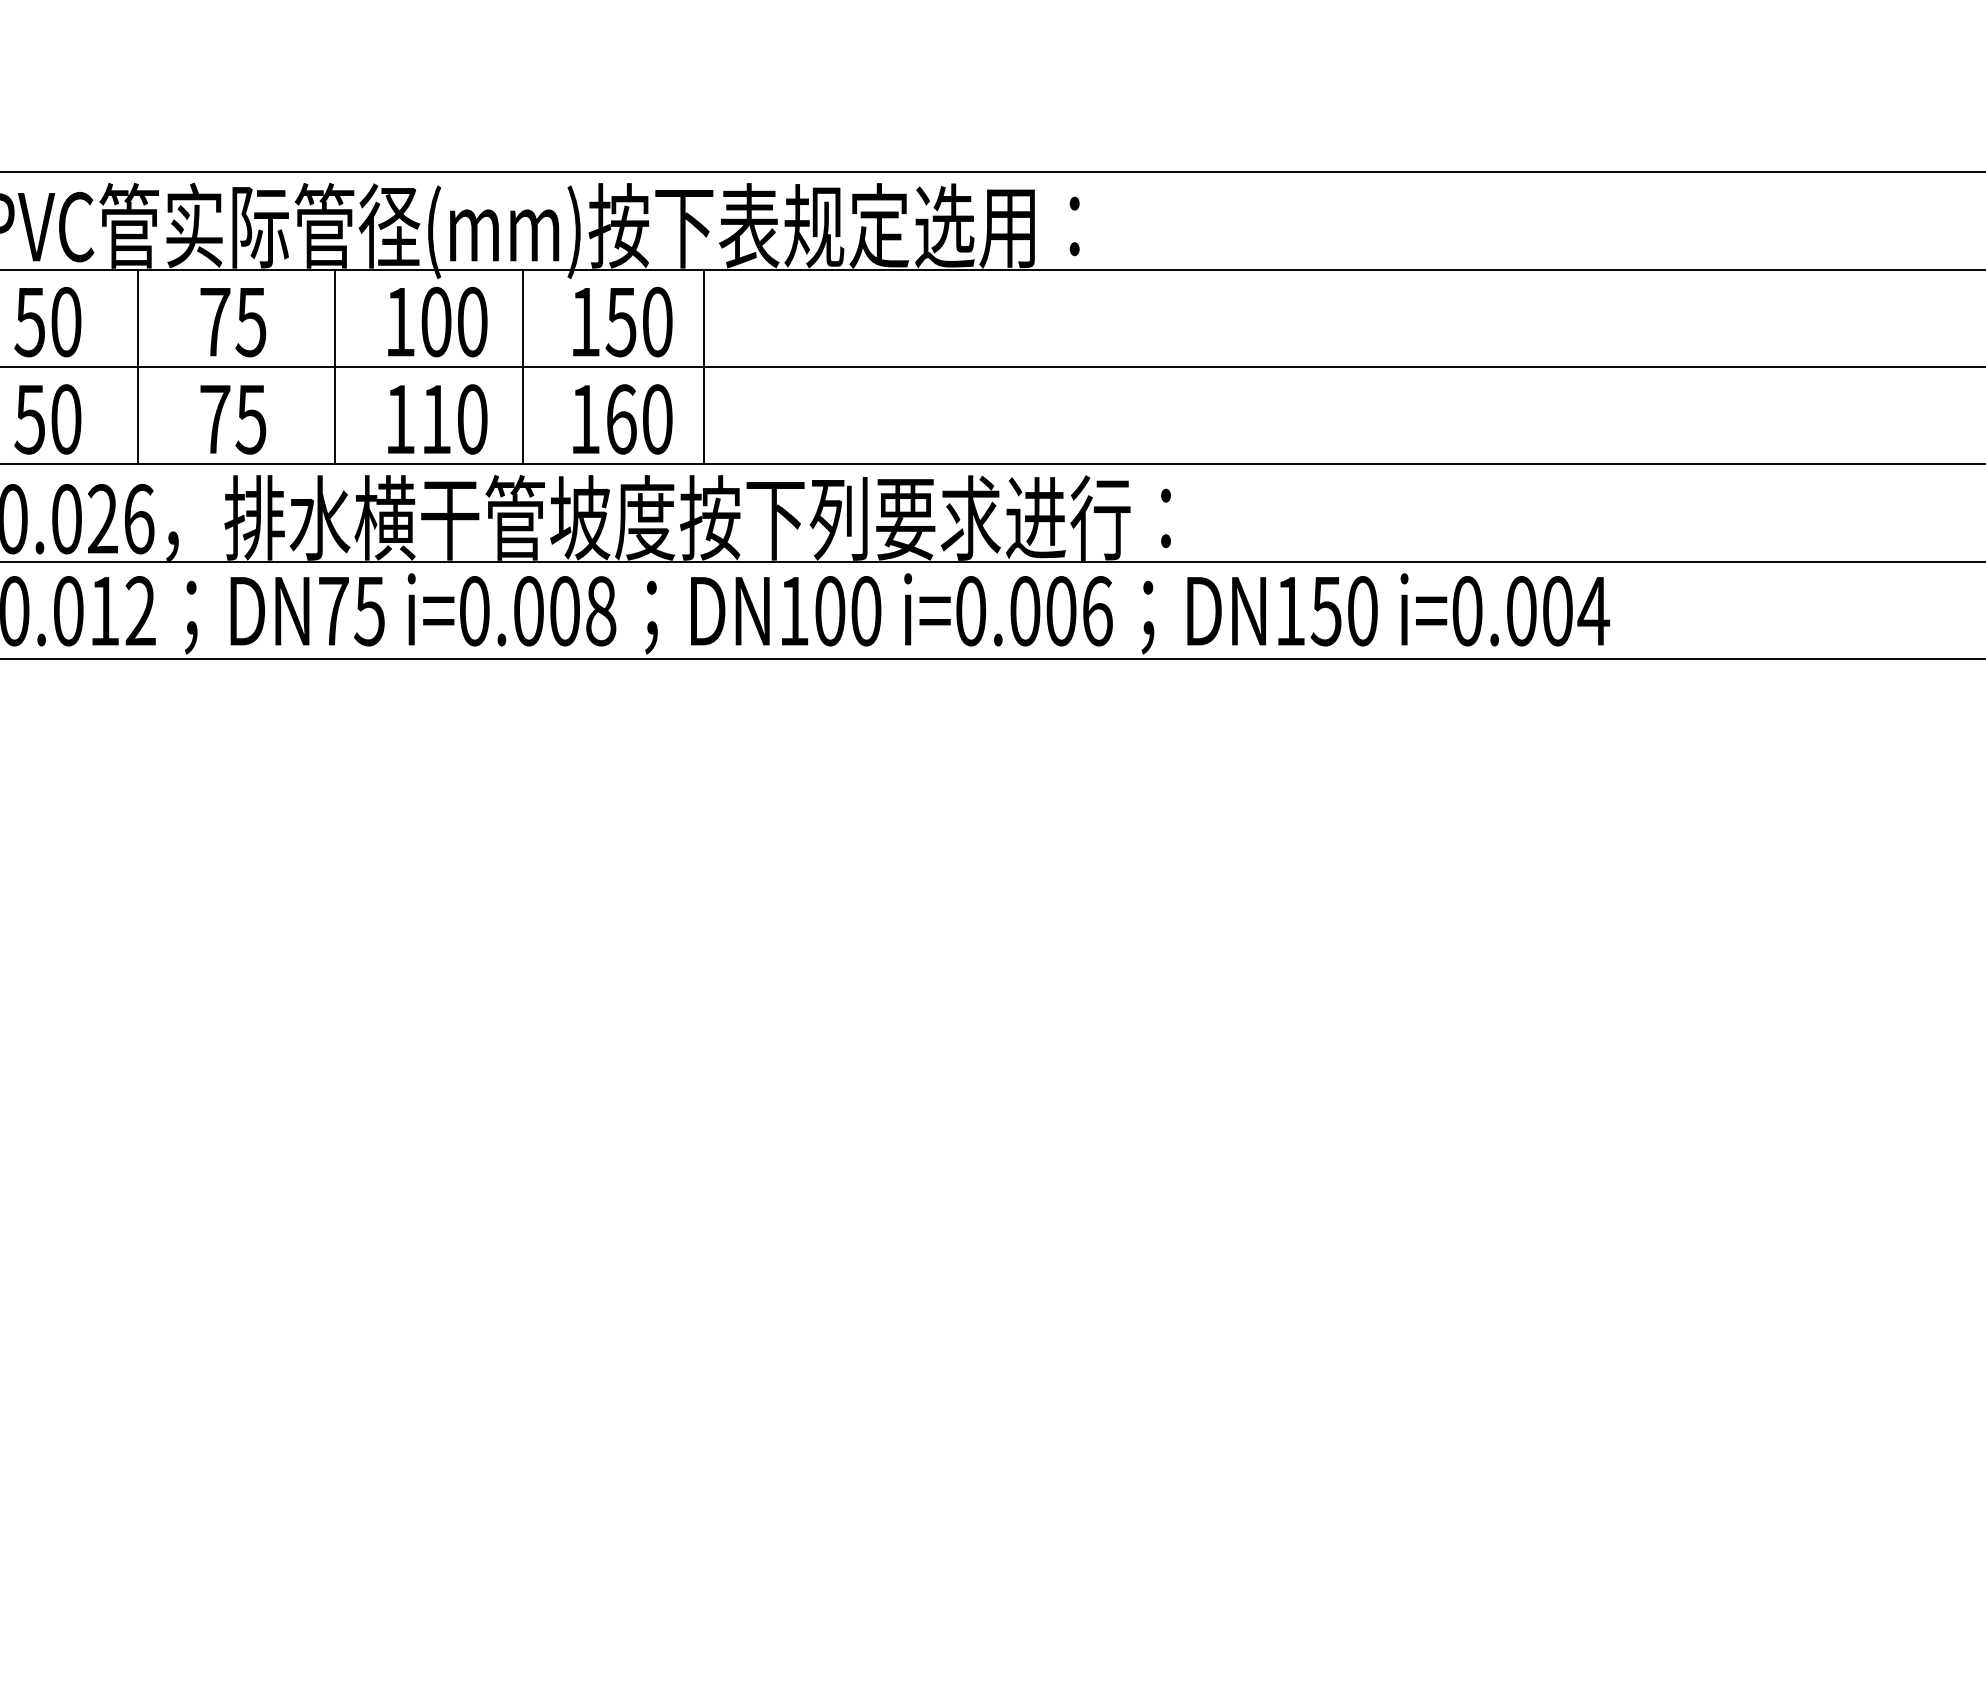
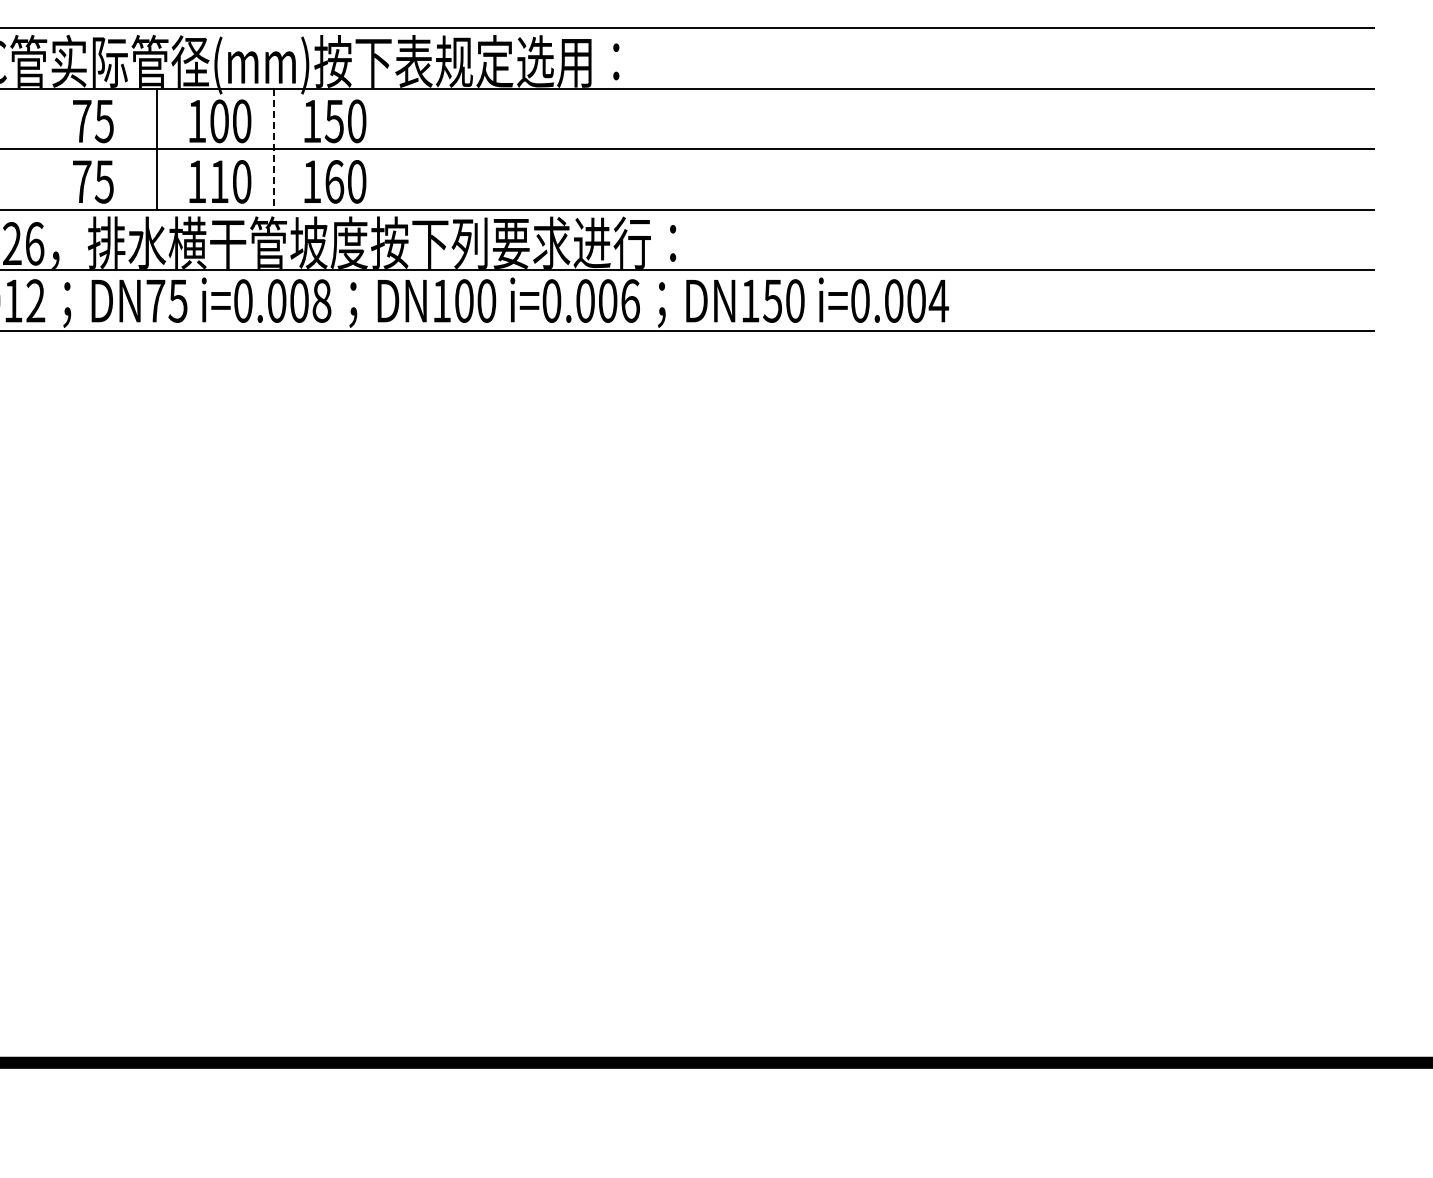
line: (137, 365) -> (33, 148), removed
line: (703, 365) -> (385, 148), removed
line: (523, 367) -> (273, 149), solid -> dashed

